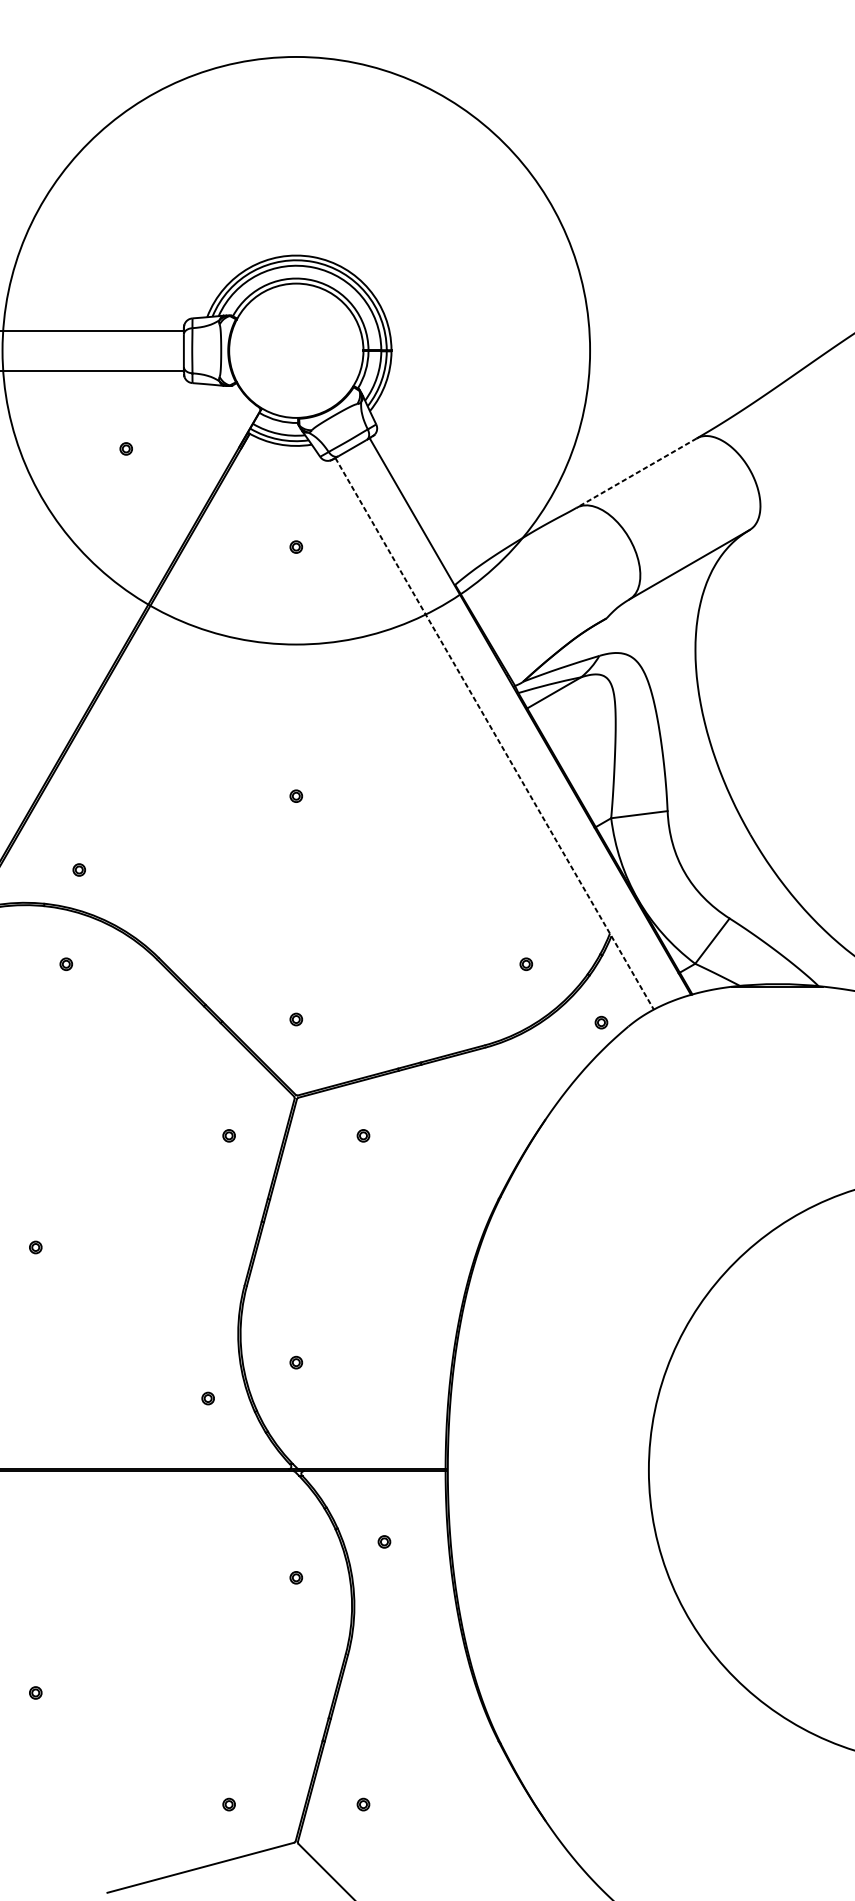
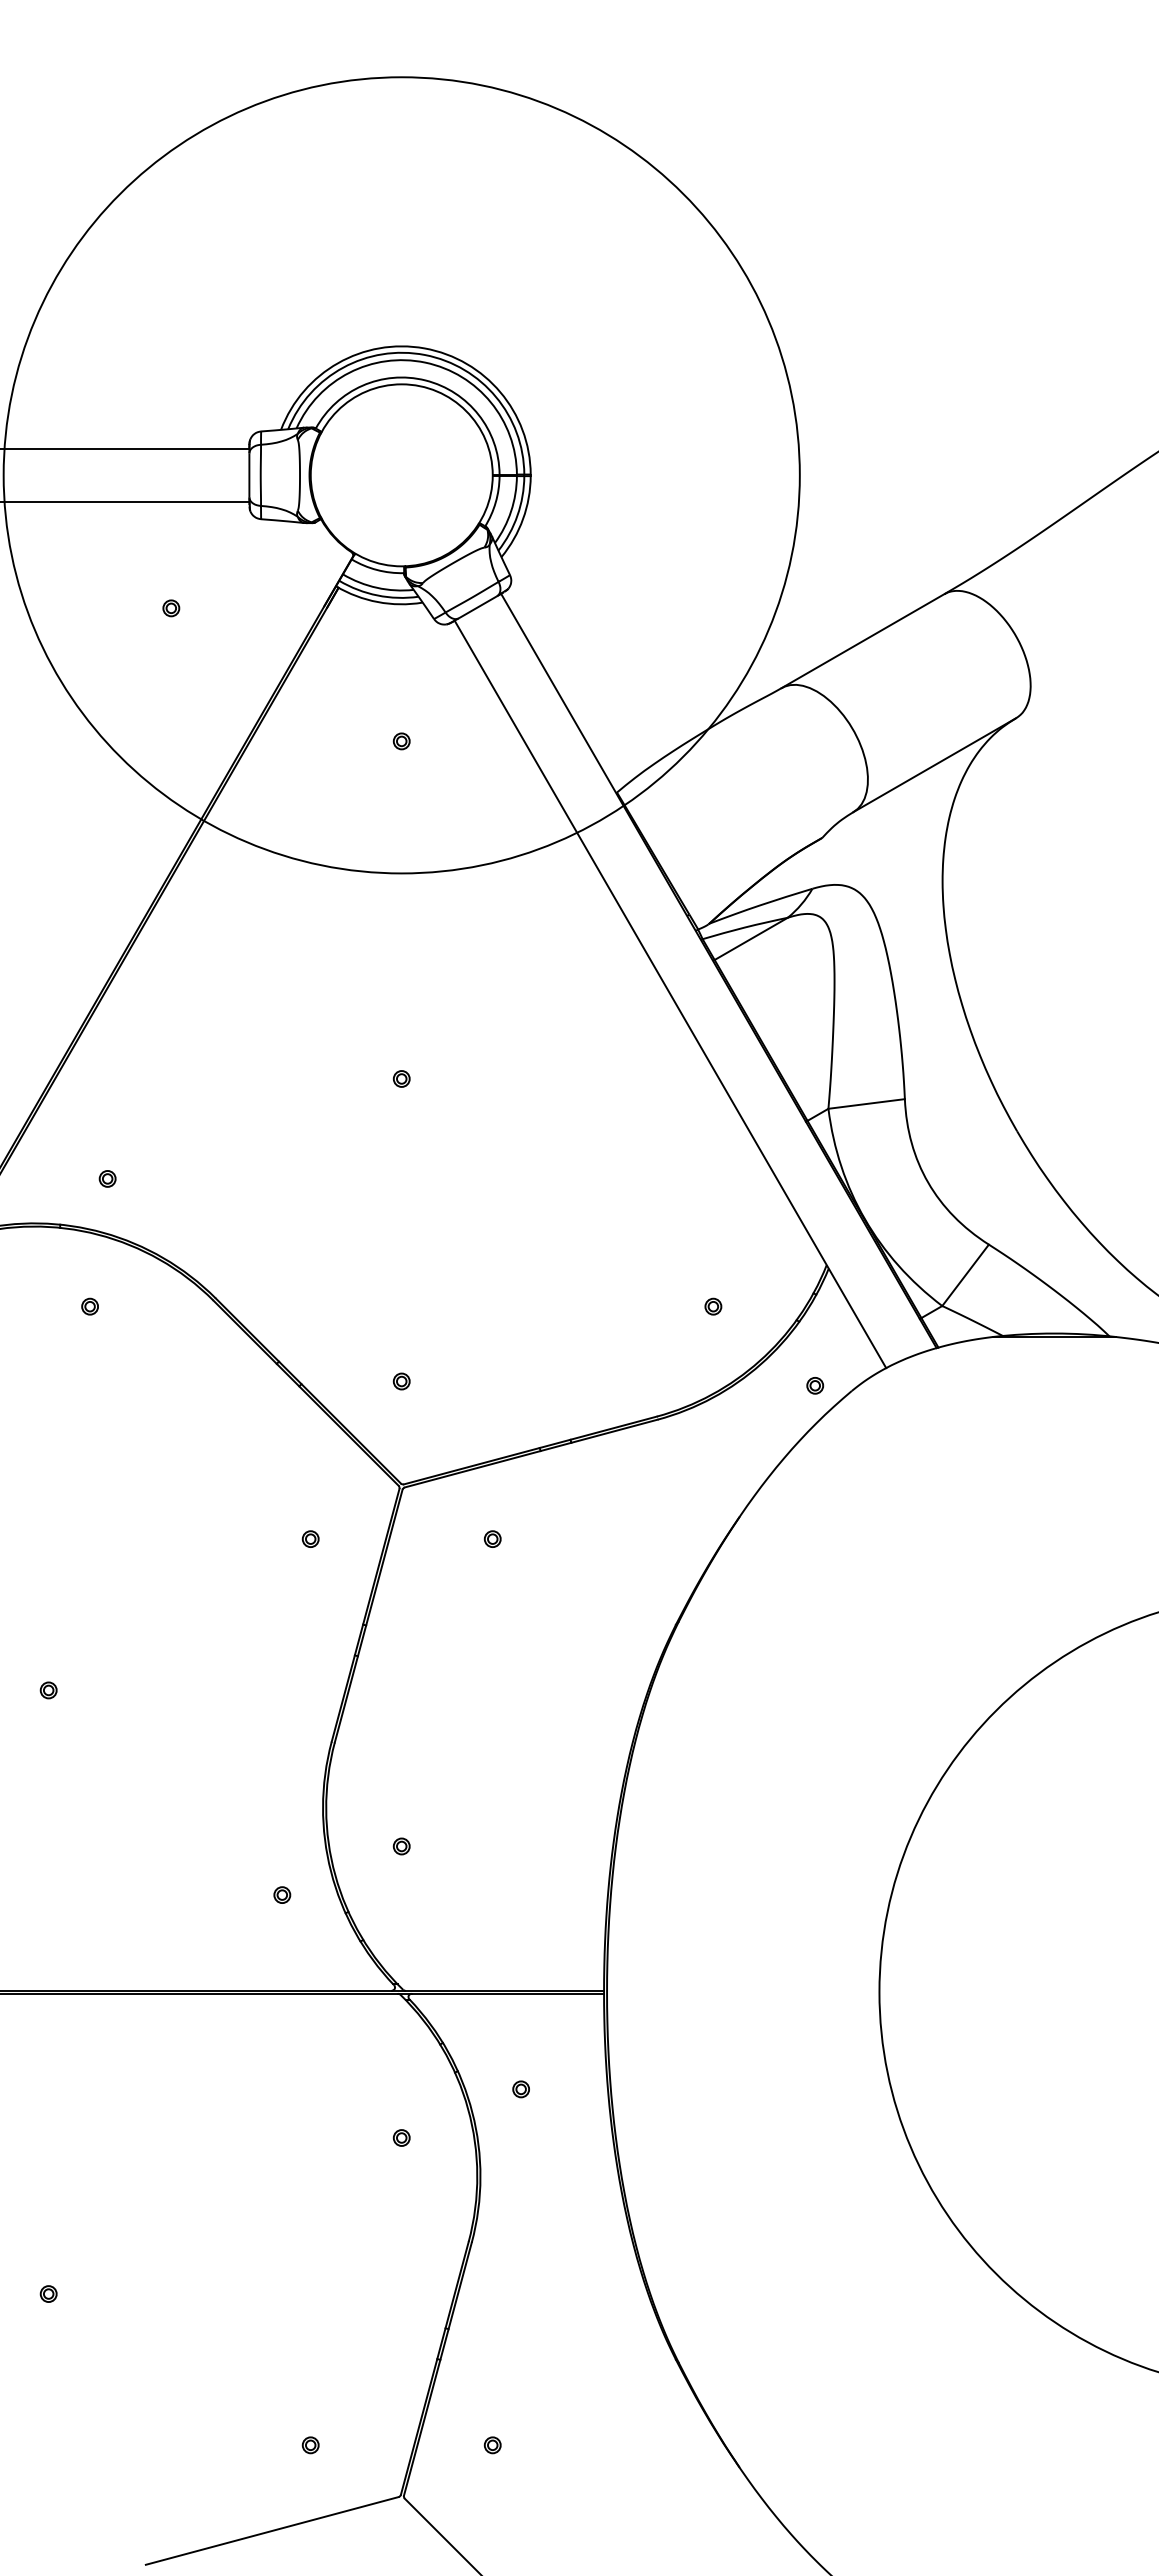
line: (636, 473) -> (862, 641), dashed -> solid
line: (494, 733) -> (670, 994), dashed -> solid

